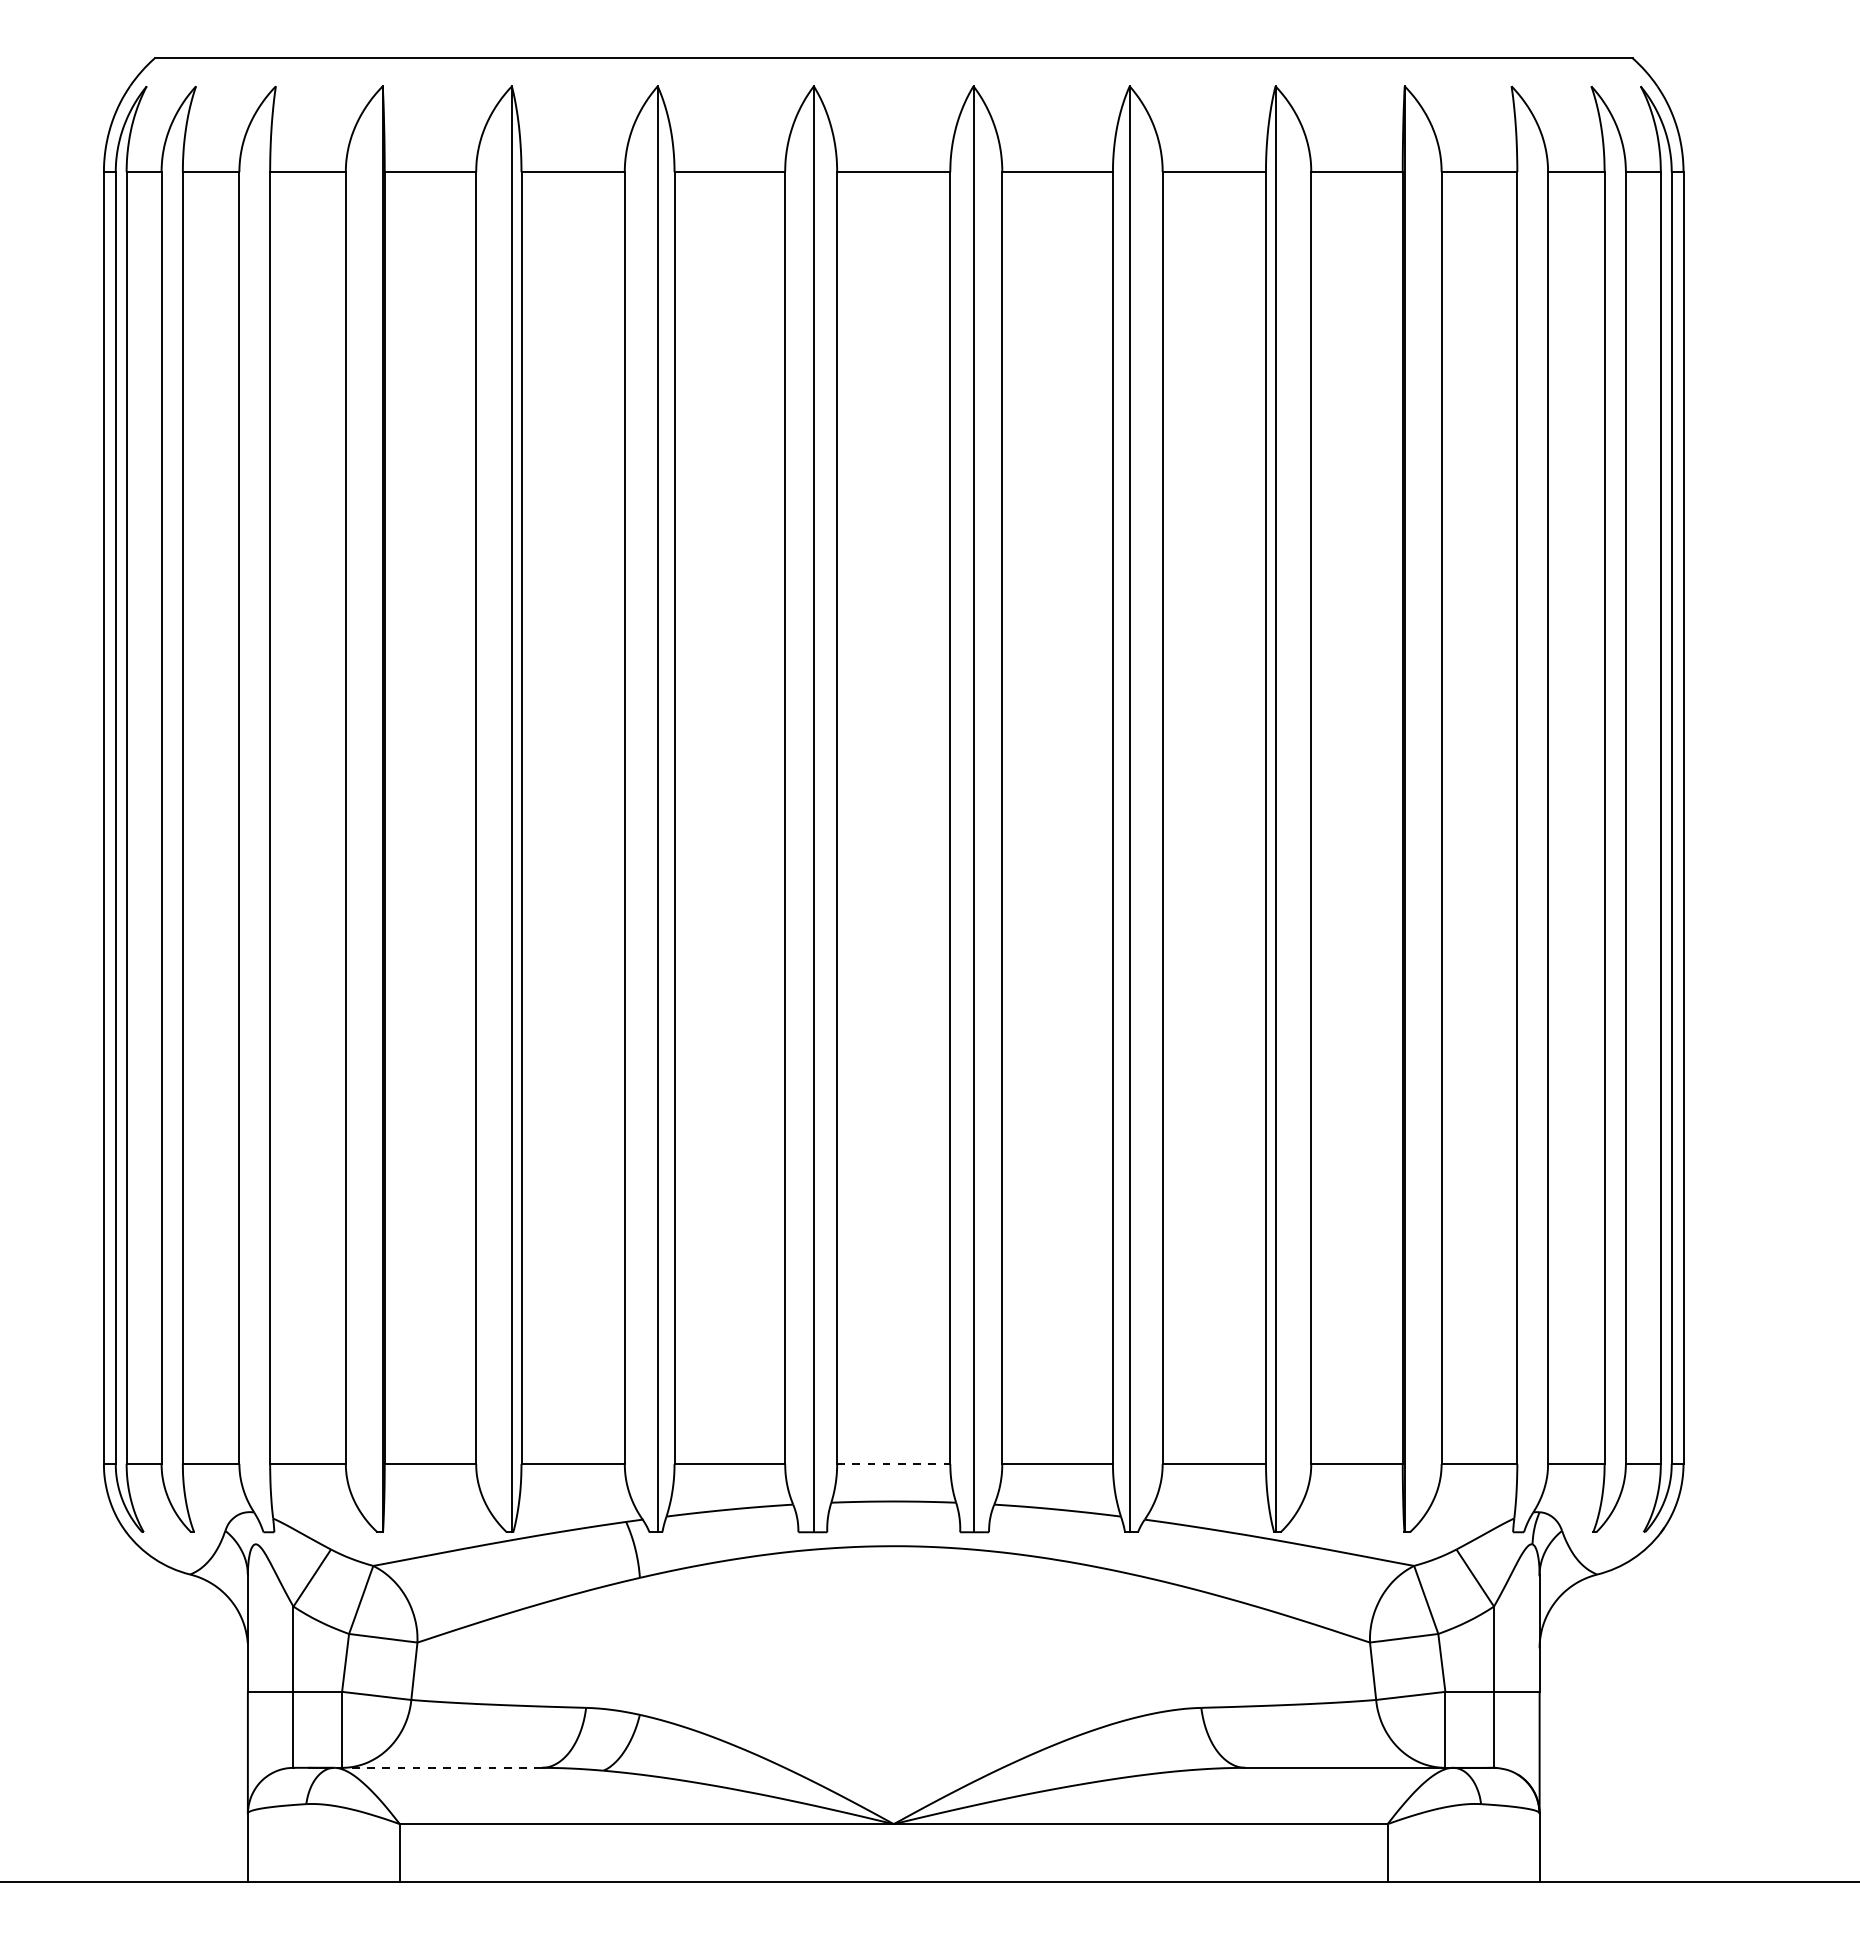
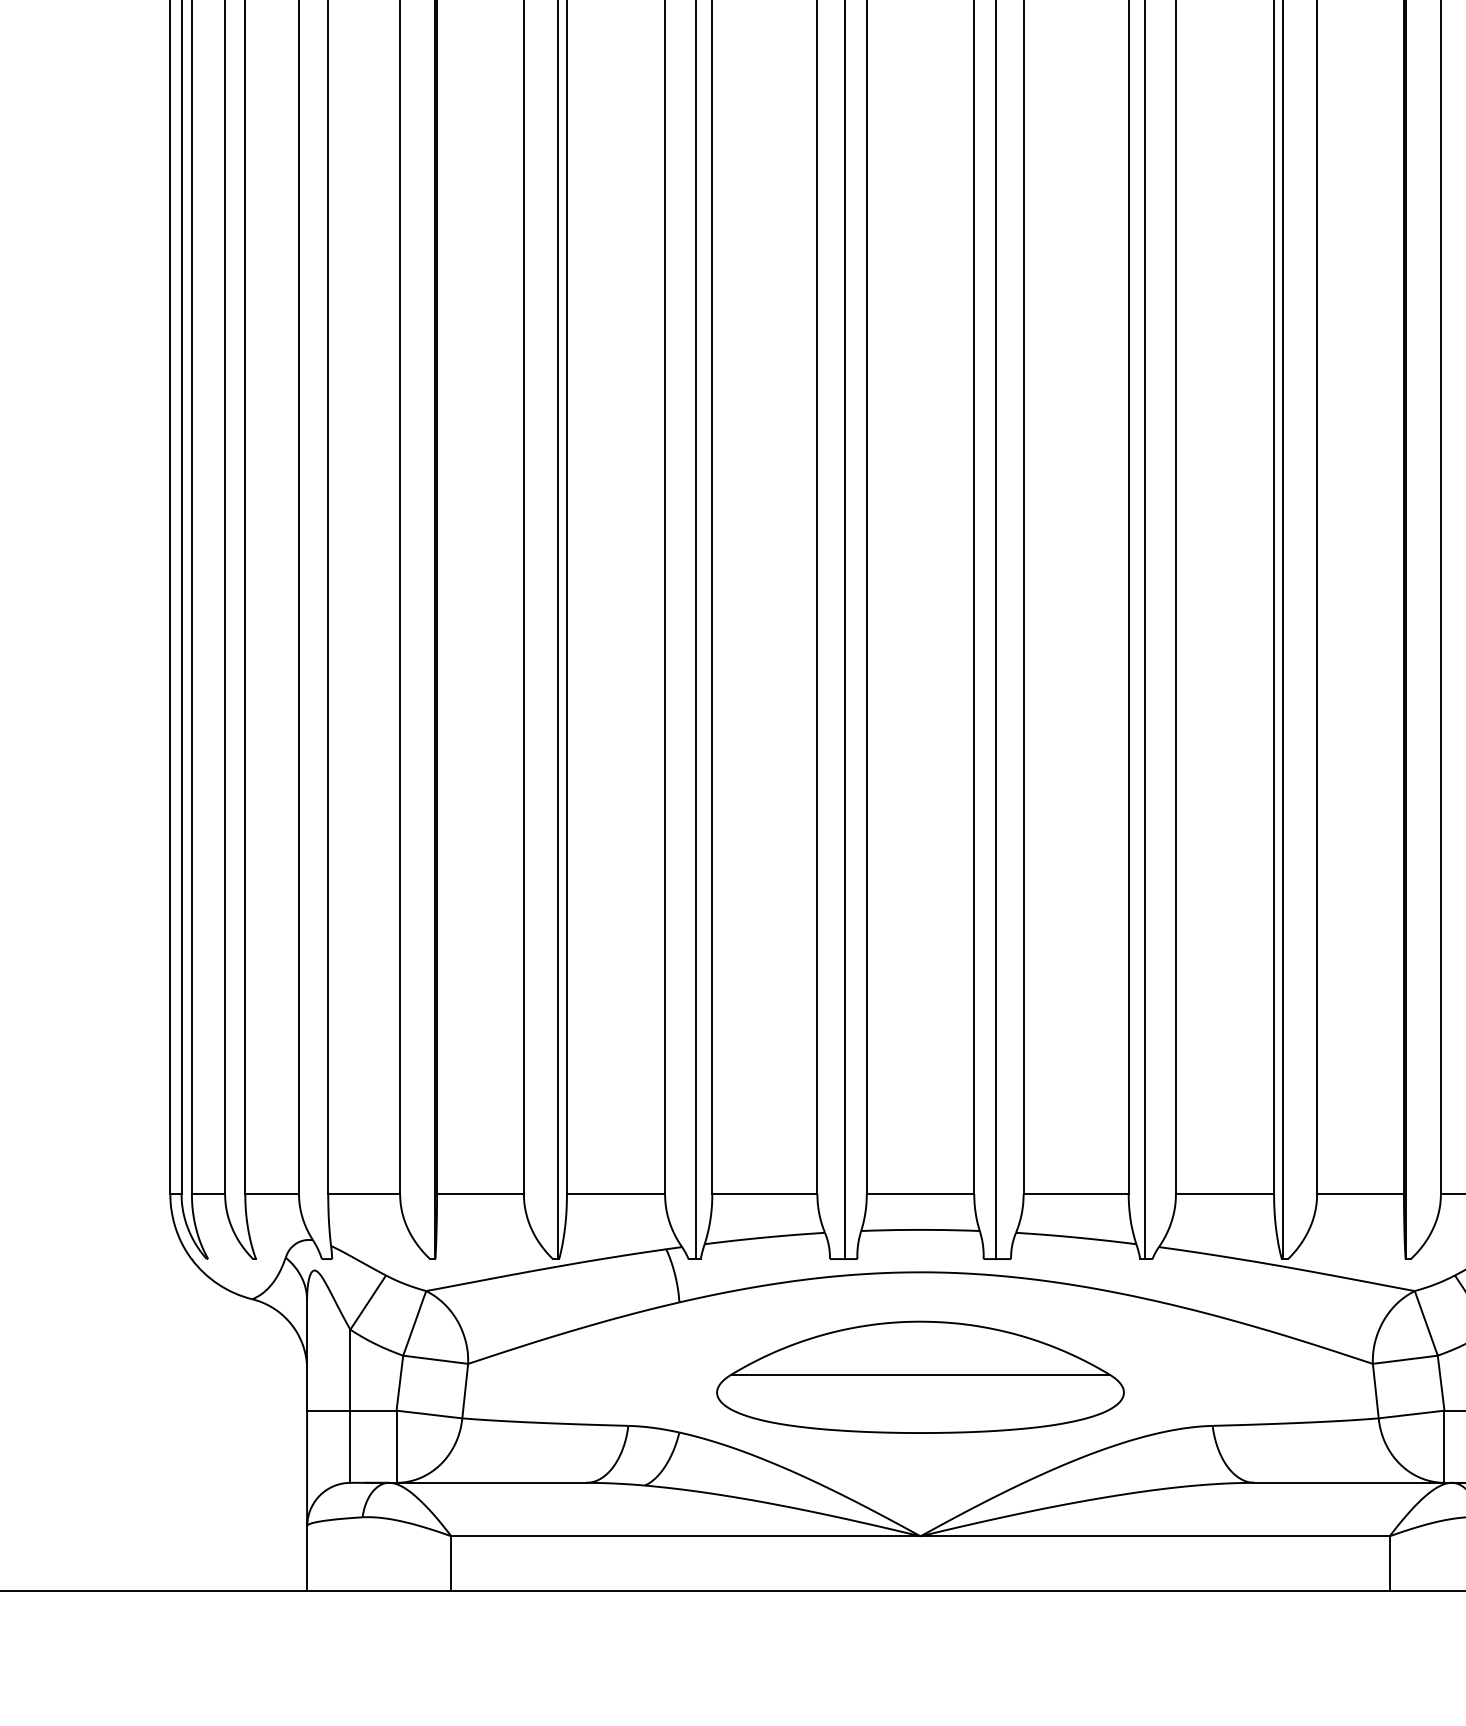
line: (893, 1463) -> (920, 1193), dashed -> solid
part: (893, 1656) -> (920, 1377), added
line: (438, 1767) -> (488, 1482), dashed -> solid

